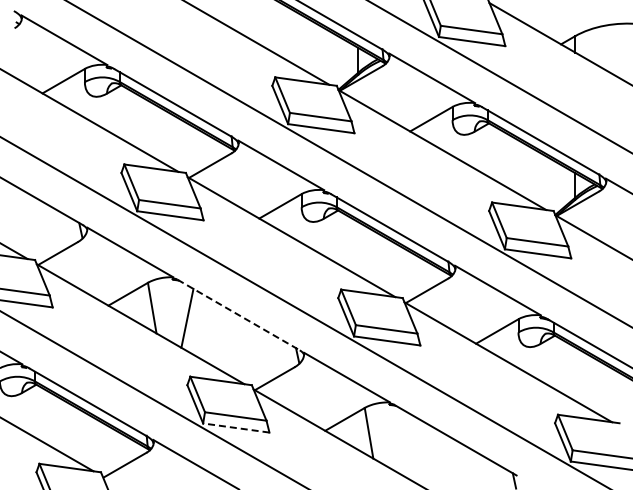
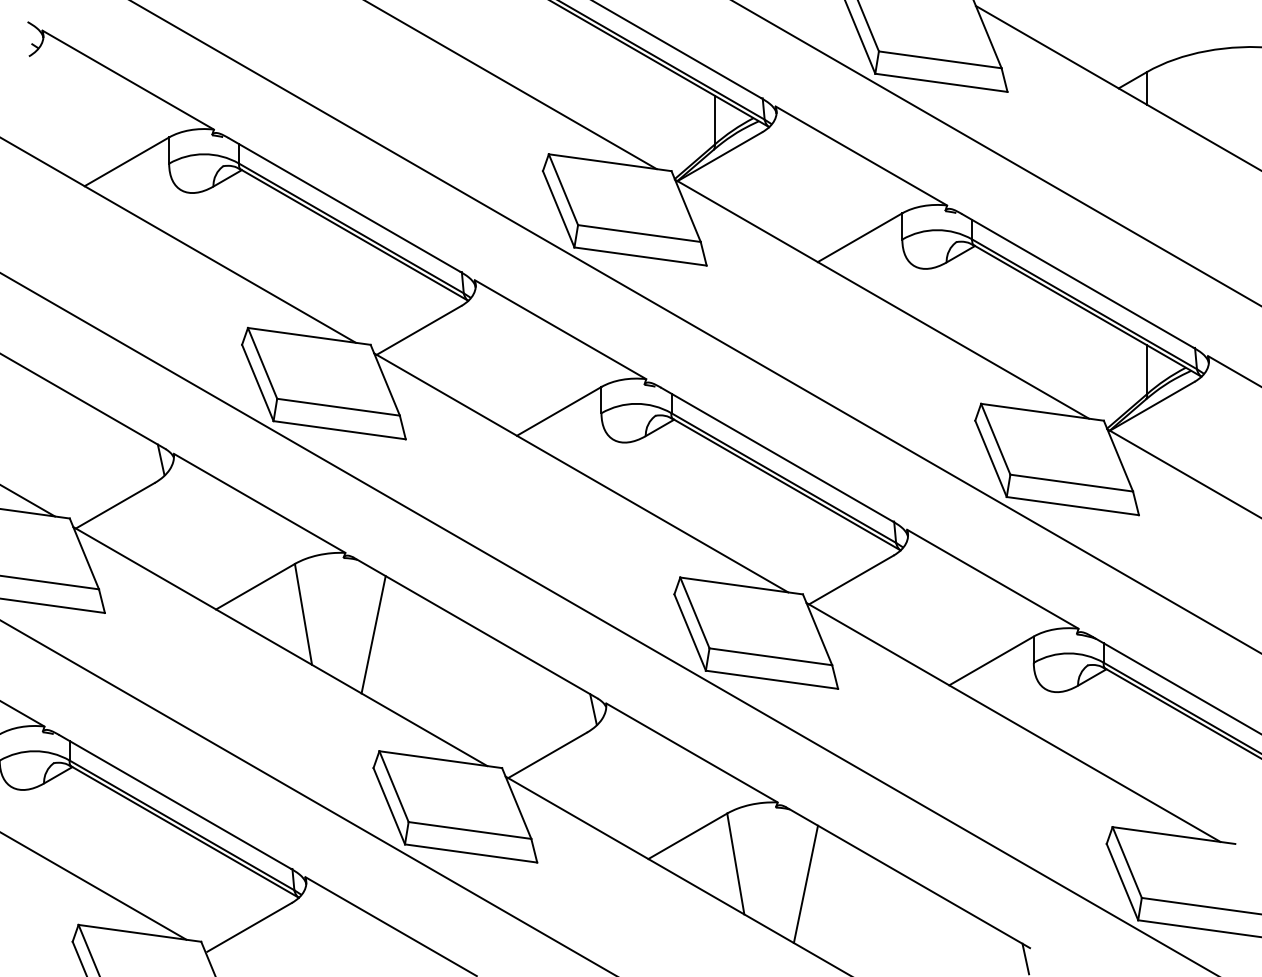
line: (238, 315) -> (475, 629), dashed -> solid
line: (235, 427) -> (469, 852), dashed -> solid
line: (404, 443) -> (806, 884), added

